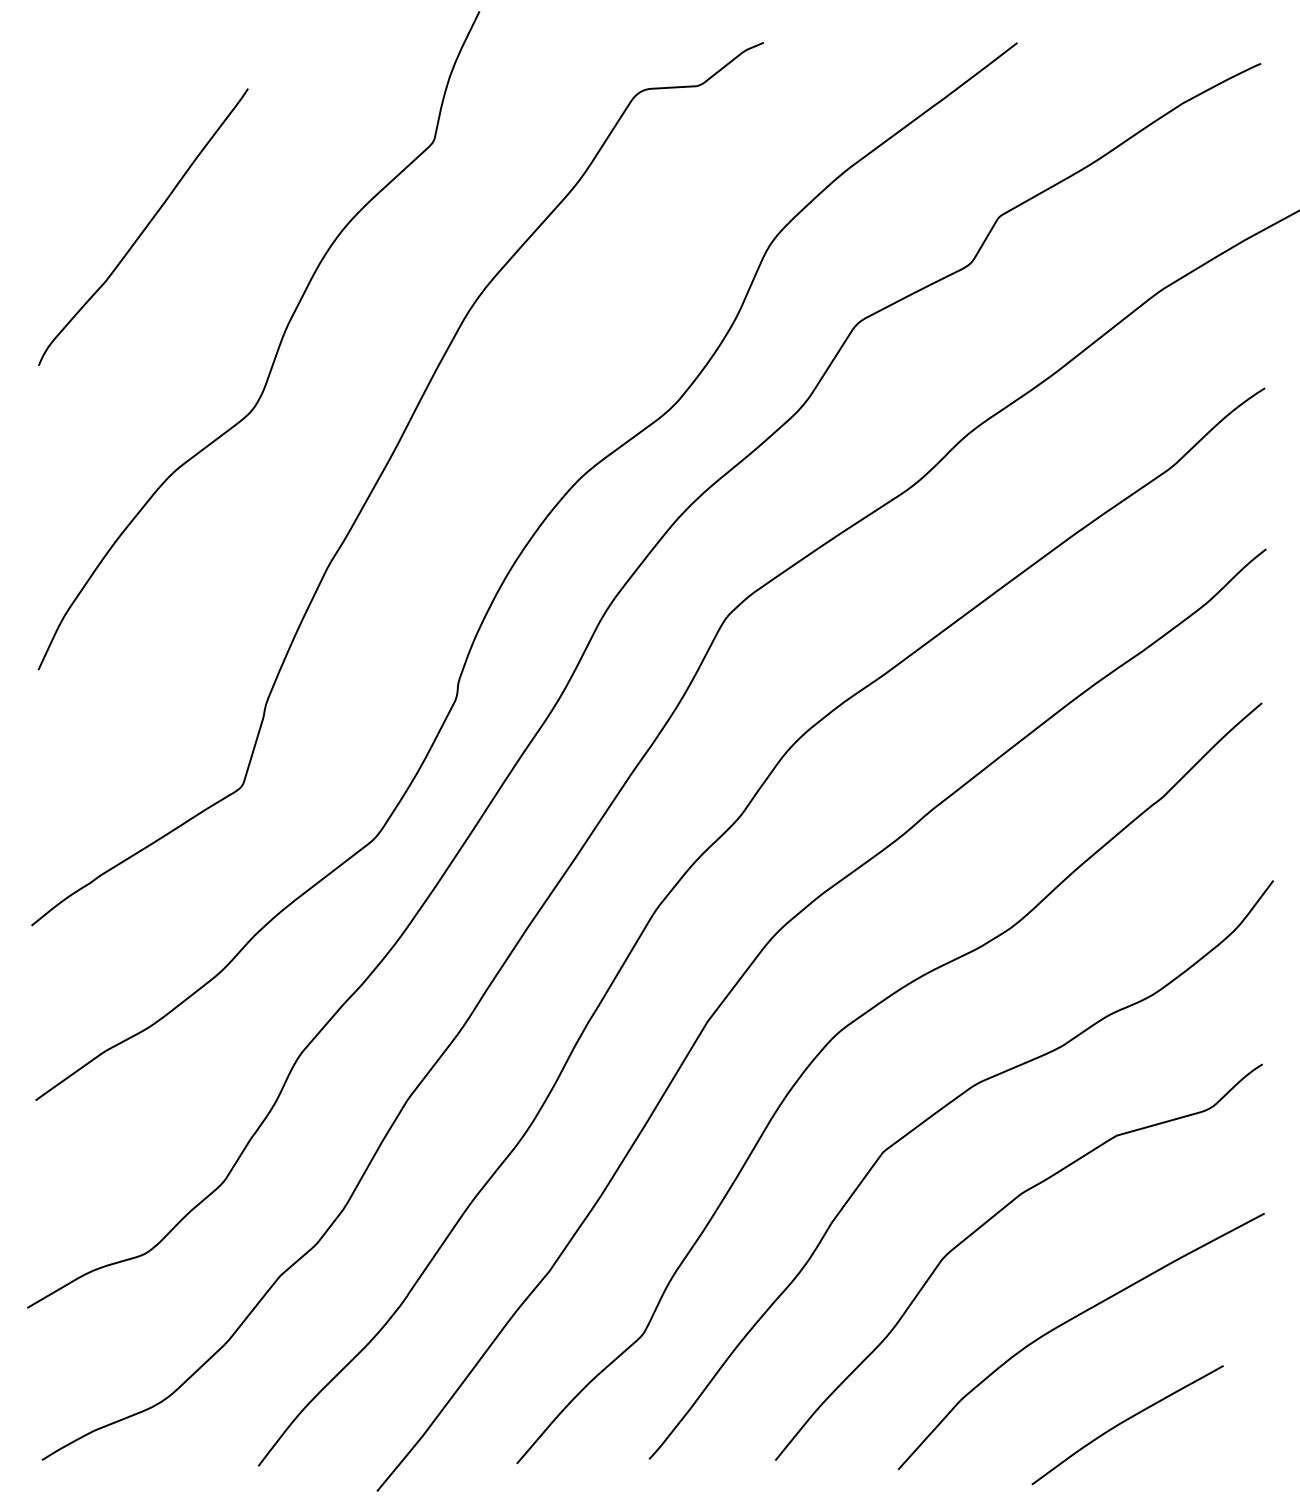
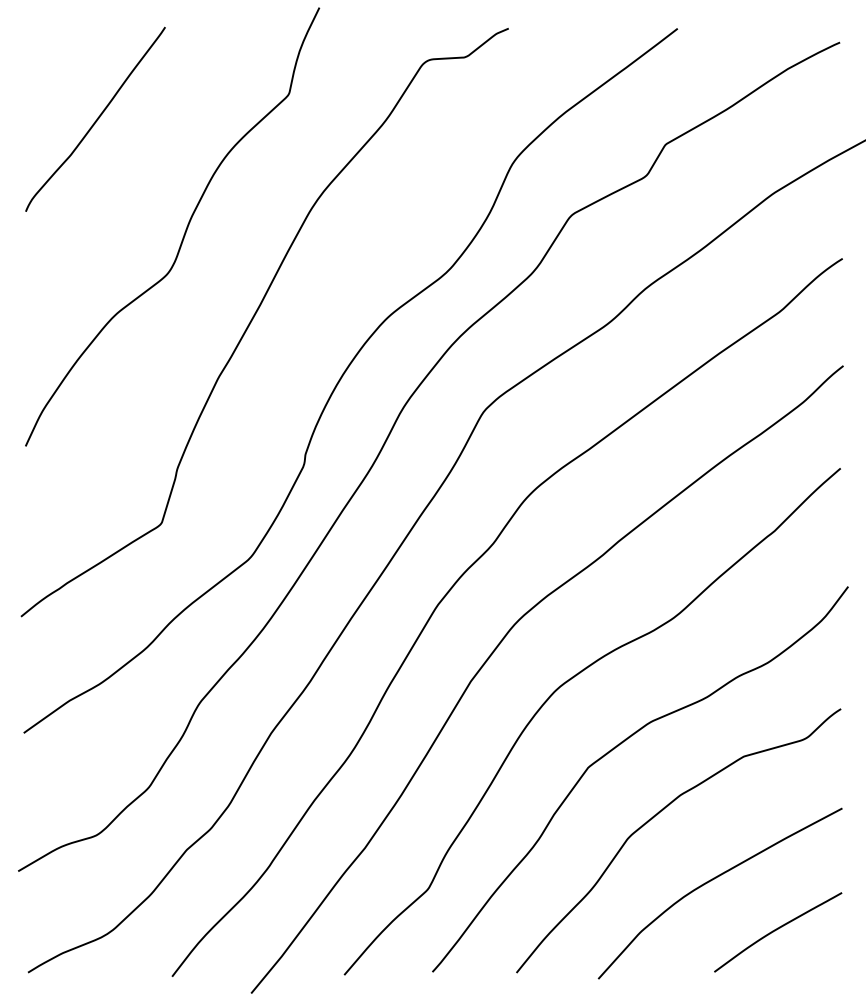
curve: (144, 227) -> (96, 119), moved
curve: (1125, 1422) -> (776, 930), moved

